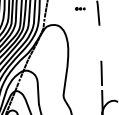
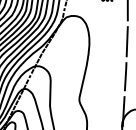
line: (100, 42) -> (127, 40), added

